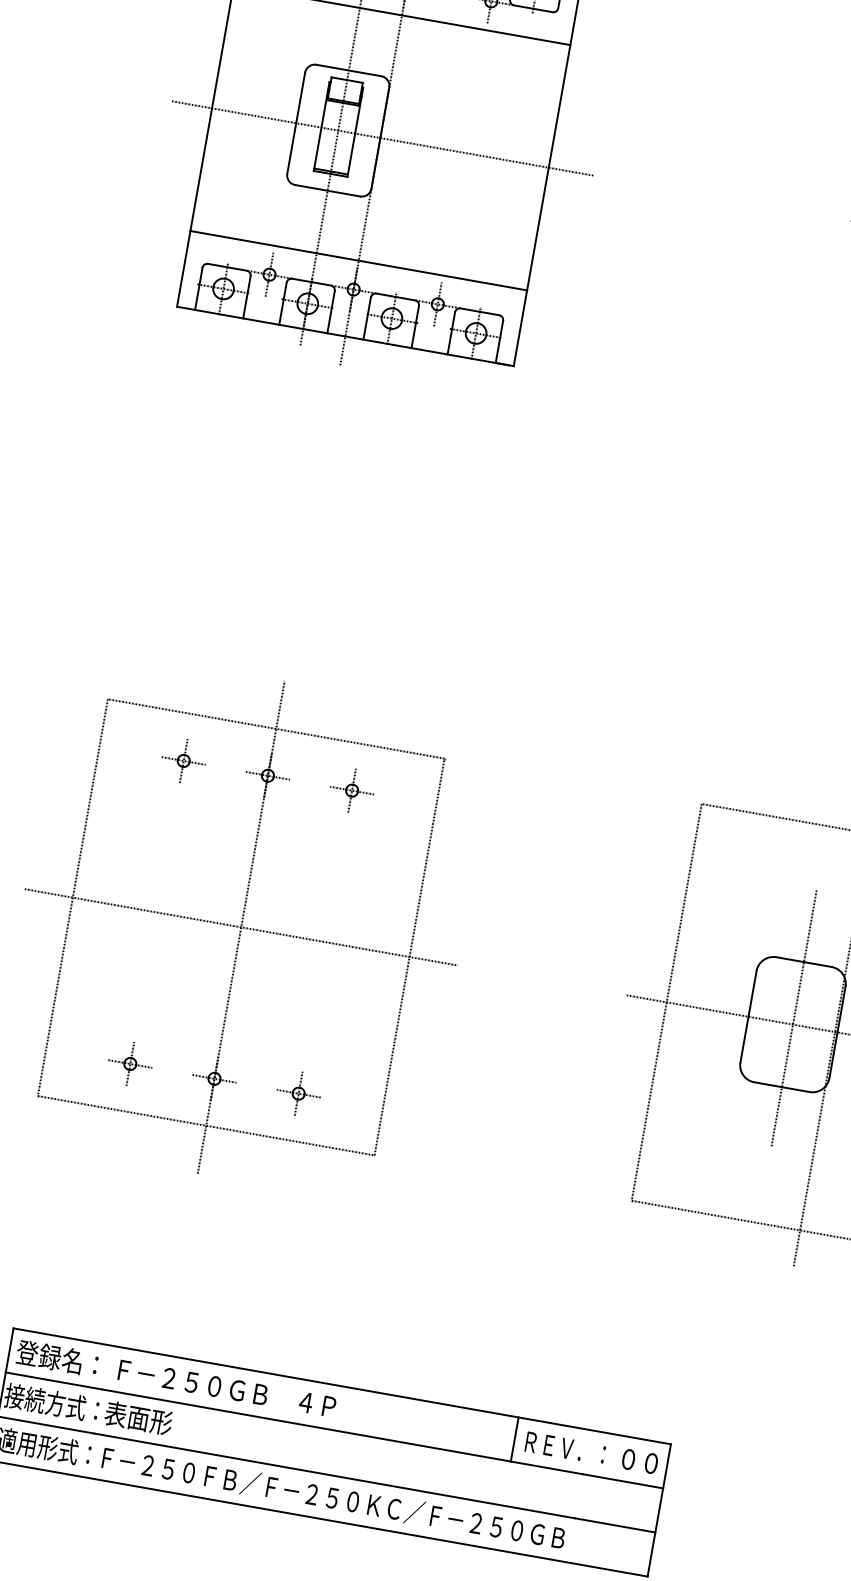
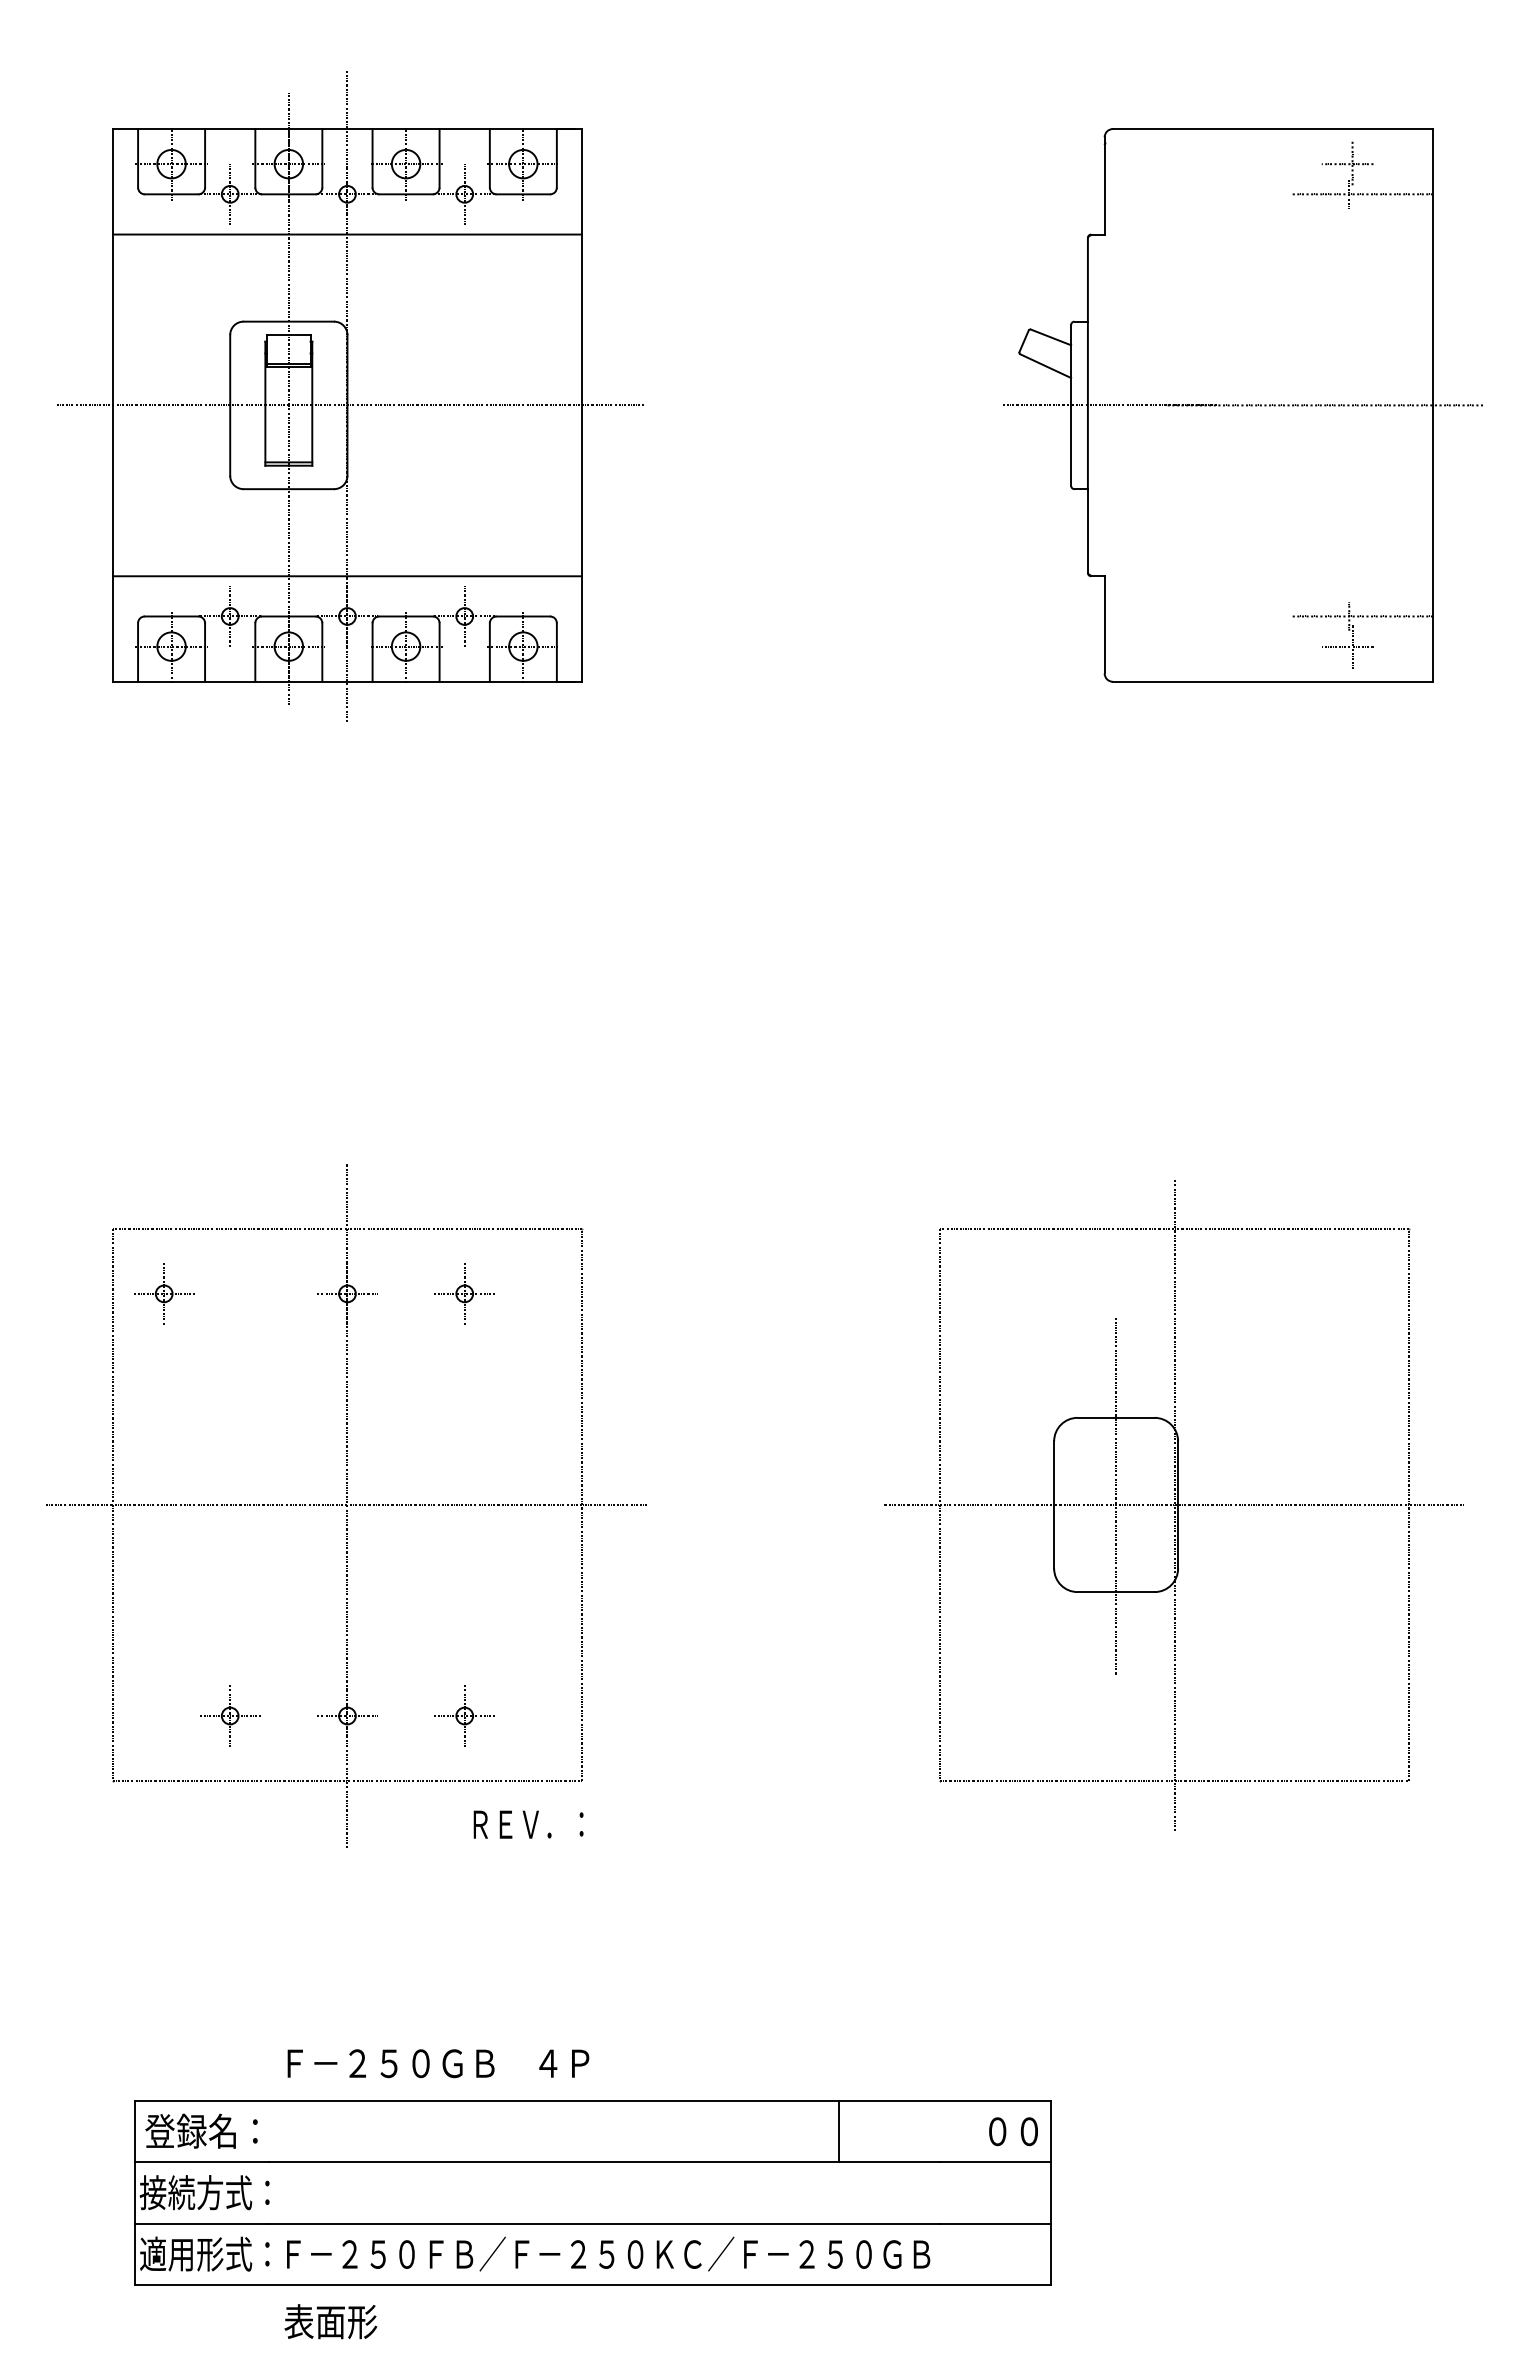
part: (184, 760) -> (164, 1293), moved
text: (227, 1388) -> (438, 2063), moved
text: (138, 1418) -> (330, 2321), moved
text: (565, 1448) -> (528, 1824), moved

